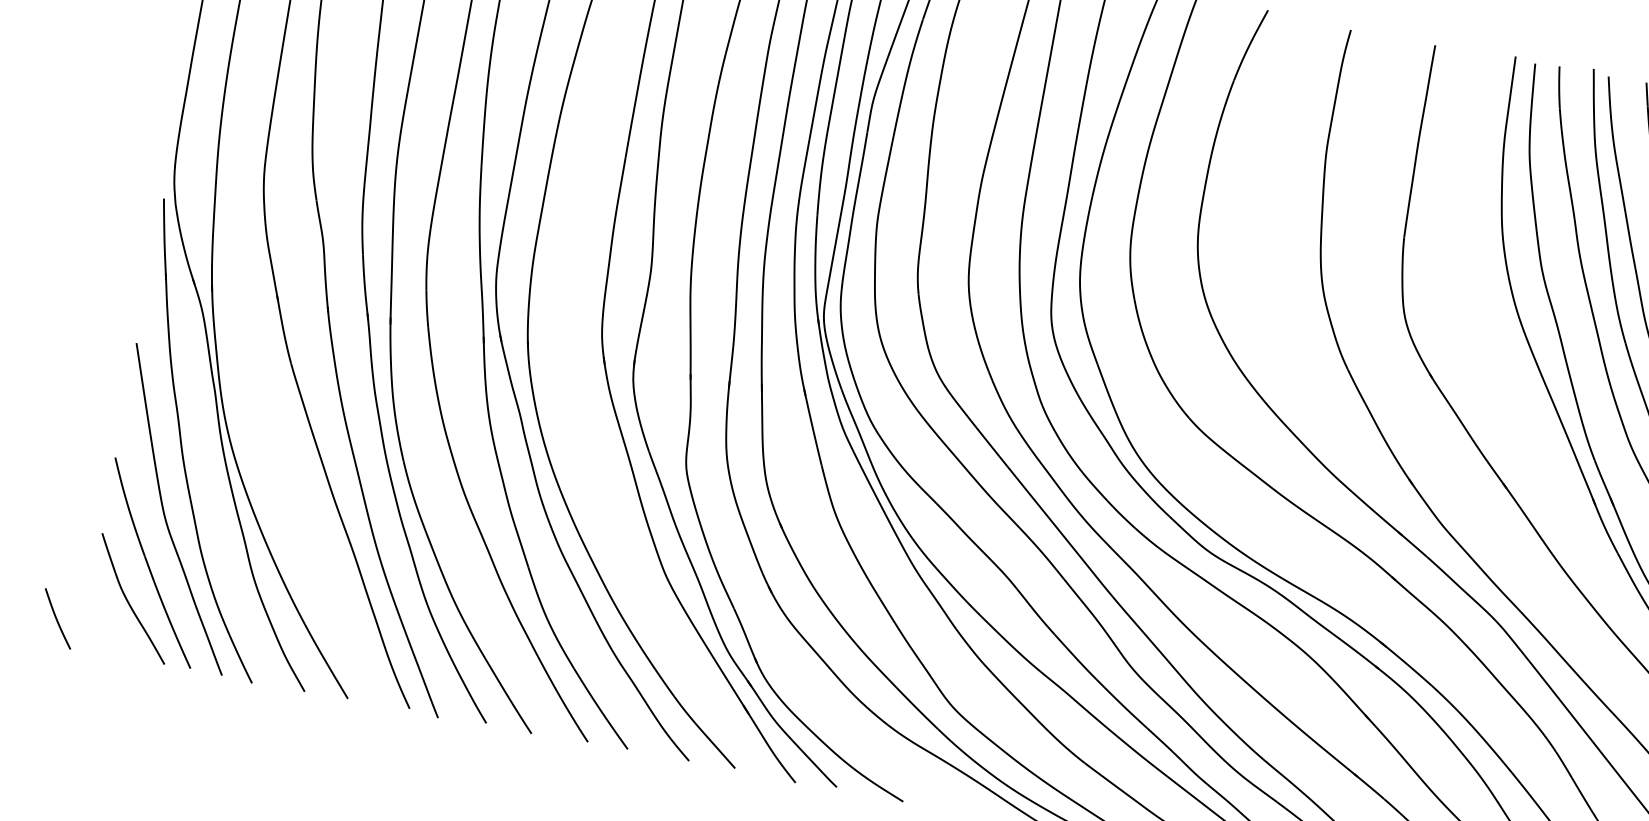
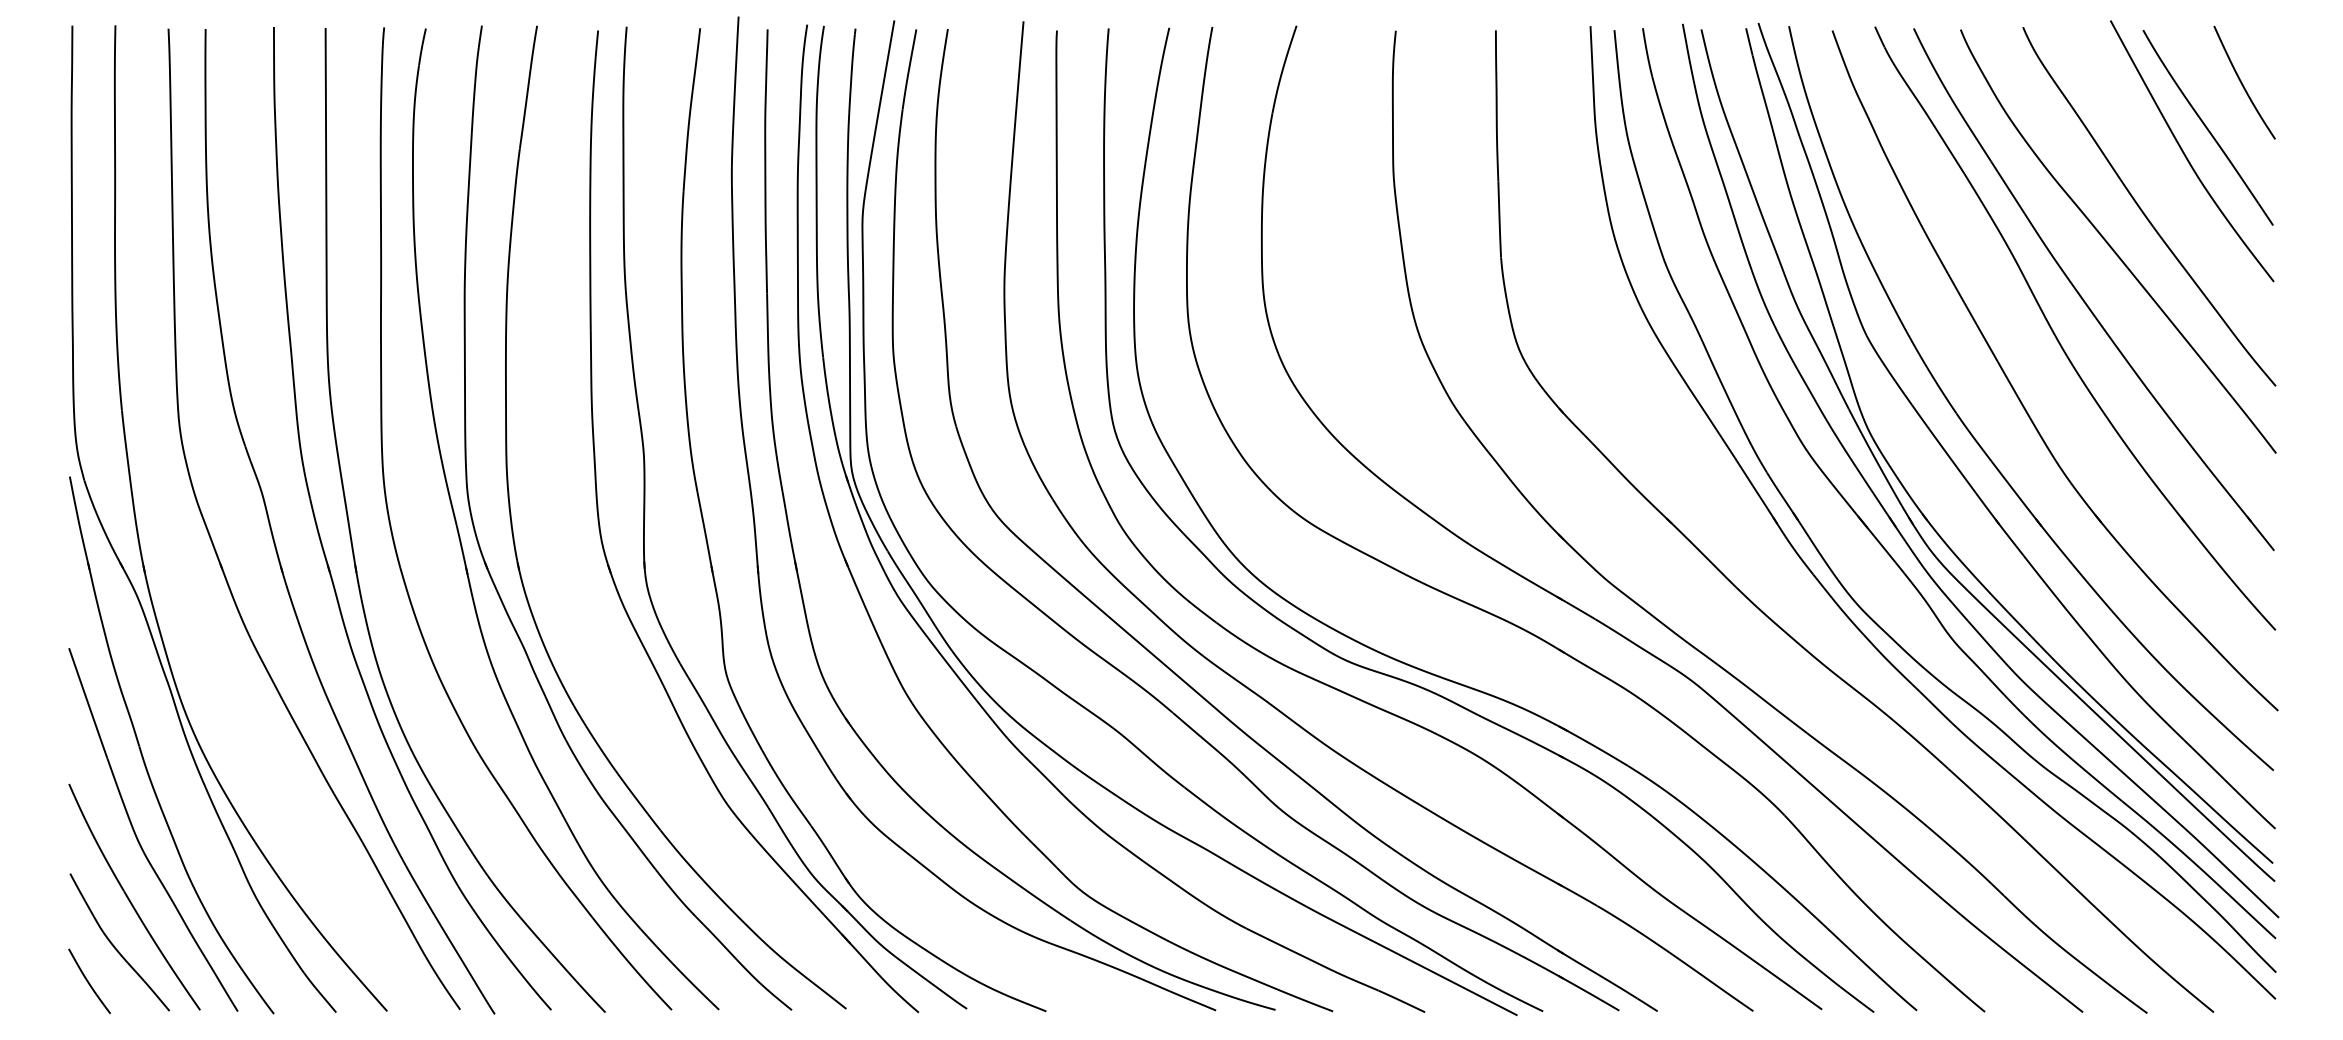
curve: (57, 618) -> (88, 981), moved

